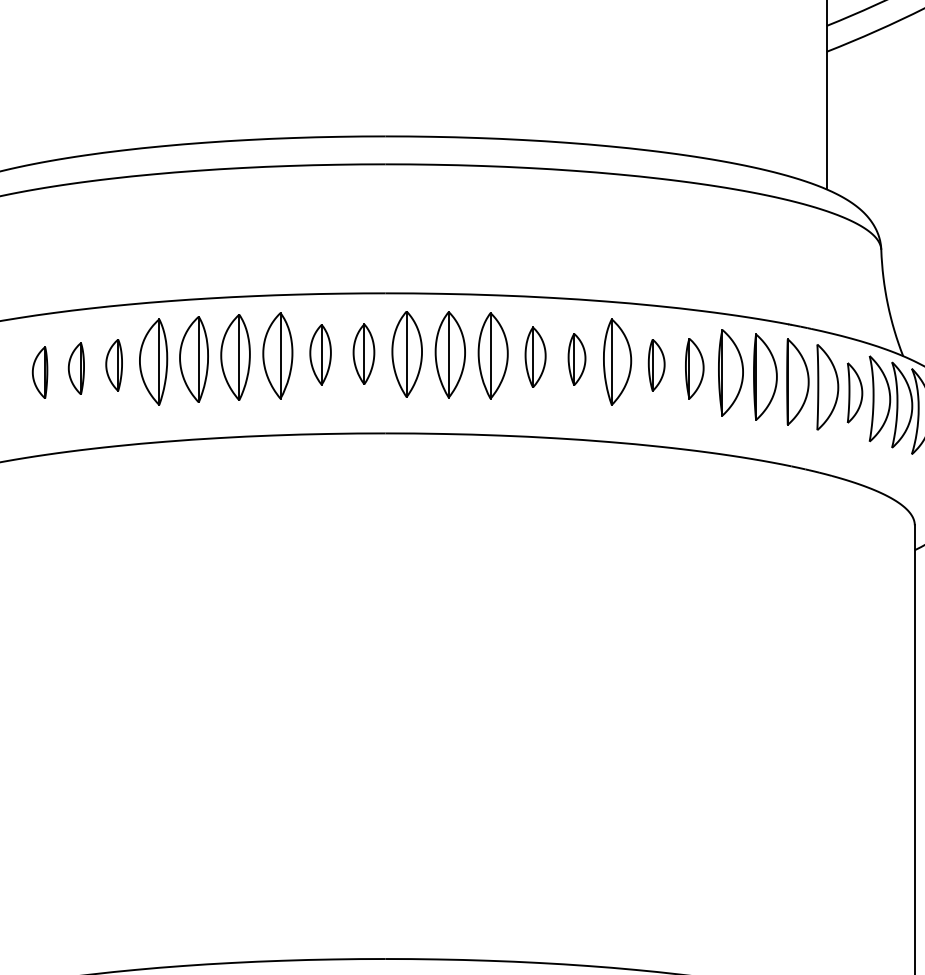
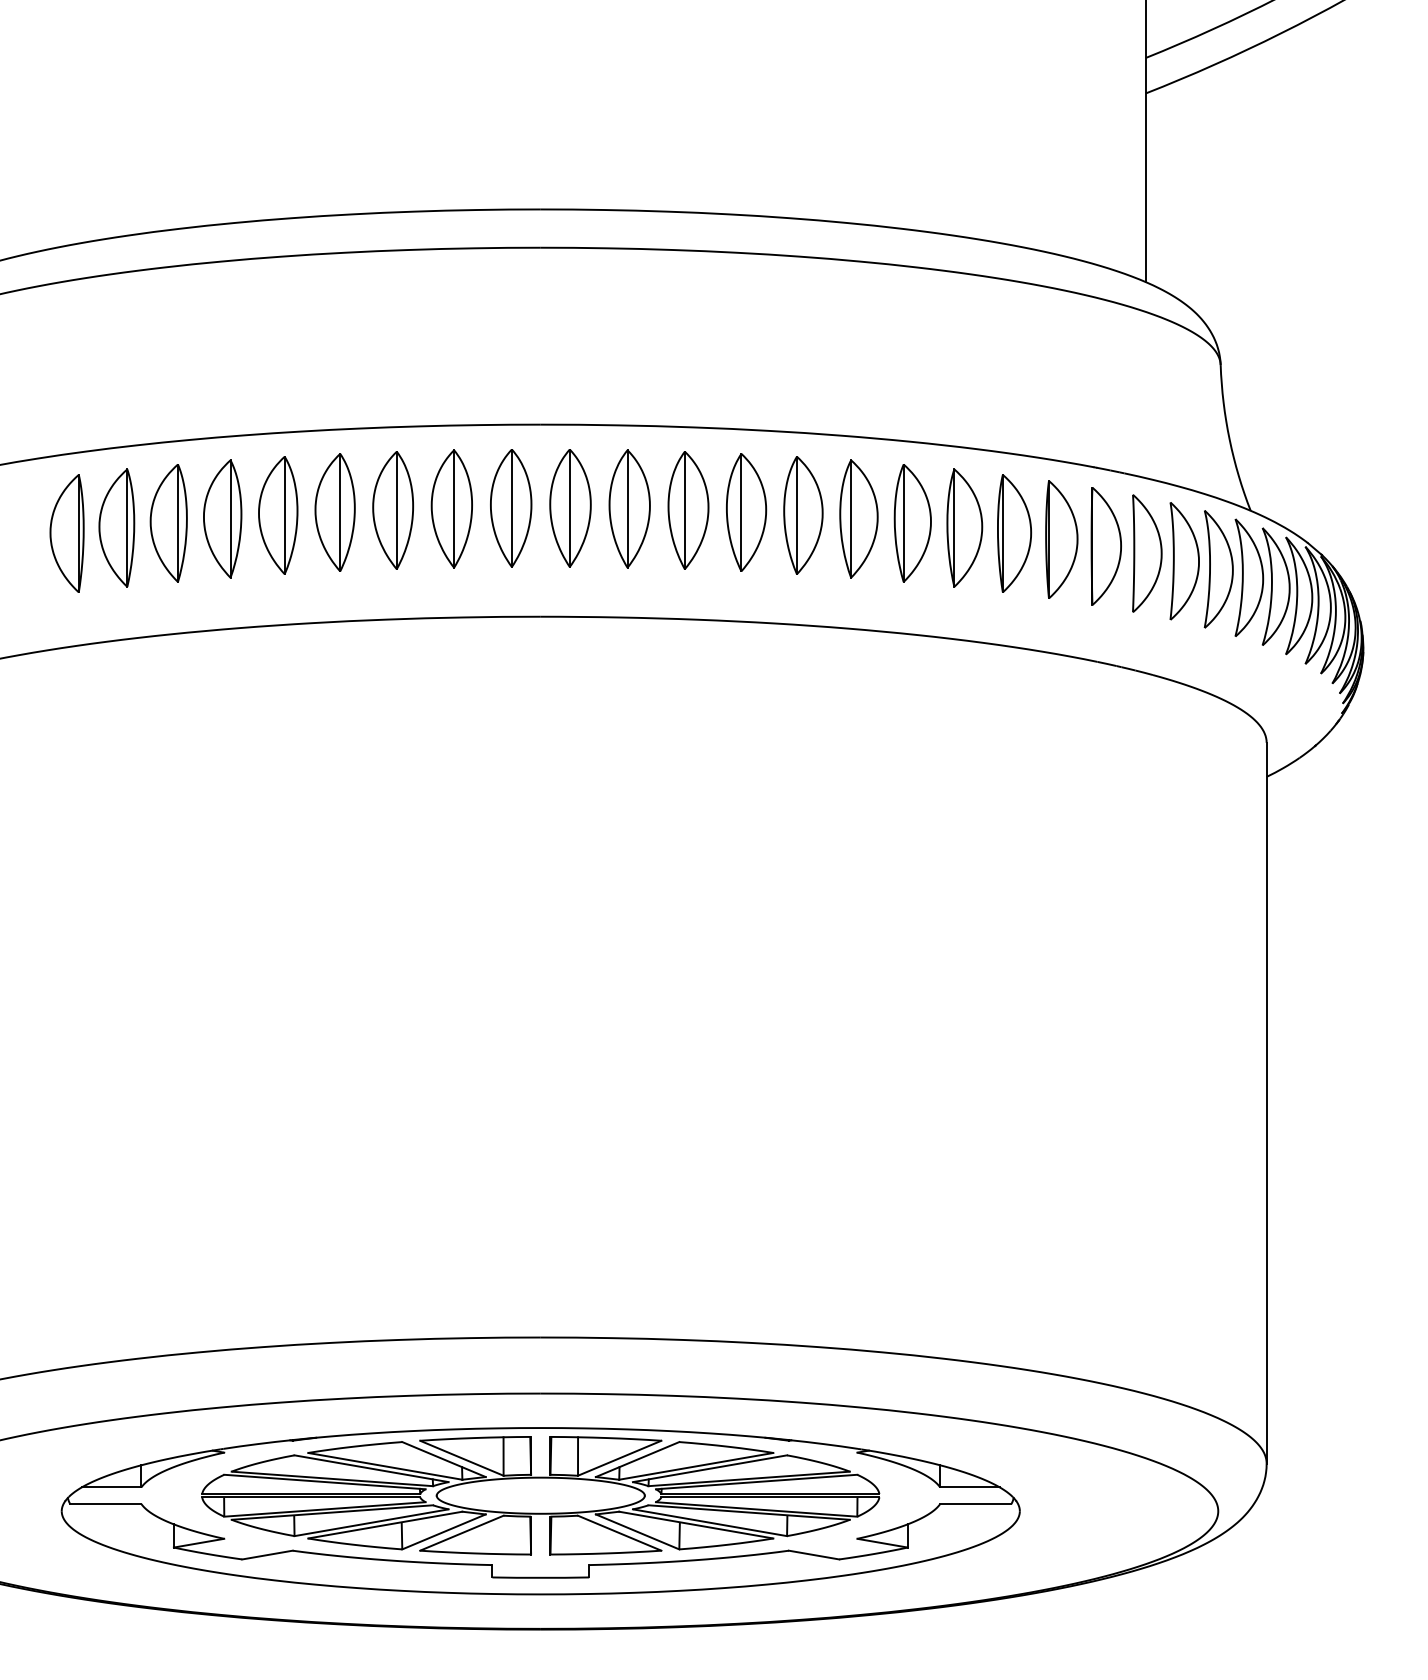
part: (320, 354) -> (451, 508), size x1.43
part: (364, 354) -> (511, 508), size x1.43
part: (535, 357) -> (746, 512), size x1.43
part: (577, 359) -> (803, 515), size x1.67
part: (114, 365) -> (168, 523), size x1.67
part: (656, 365) -> (912, 523), size x1.67
part: (76, 368) -> (116, 527), size x1.67
part: (694, 368) -> (964, 527), size x1.43
part: (39, 372) -> (66, 533), size x1.67
part: (854, 393) -> (1184, 561), size x1.43

